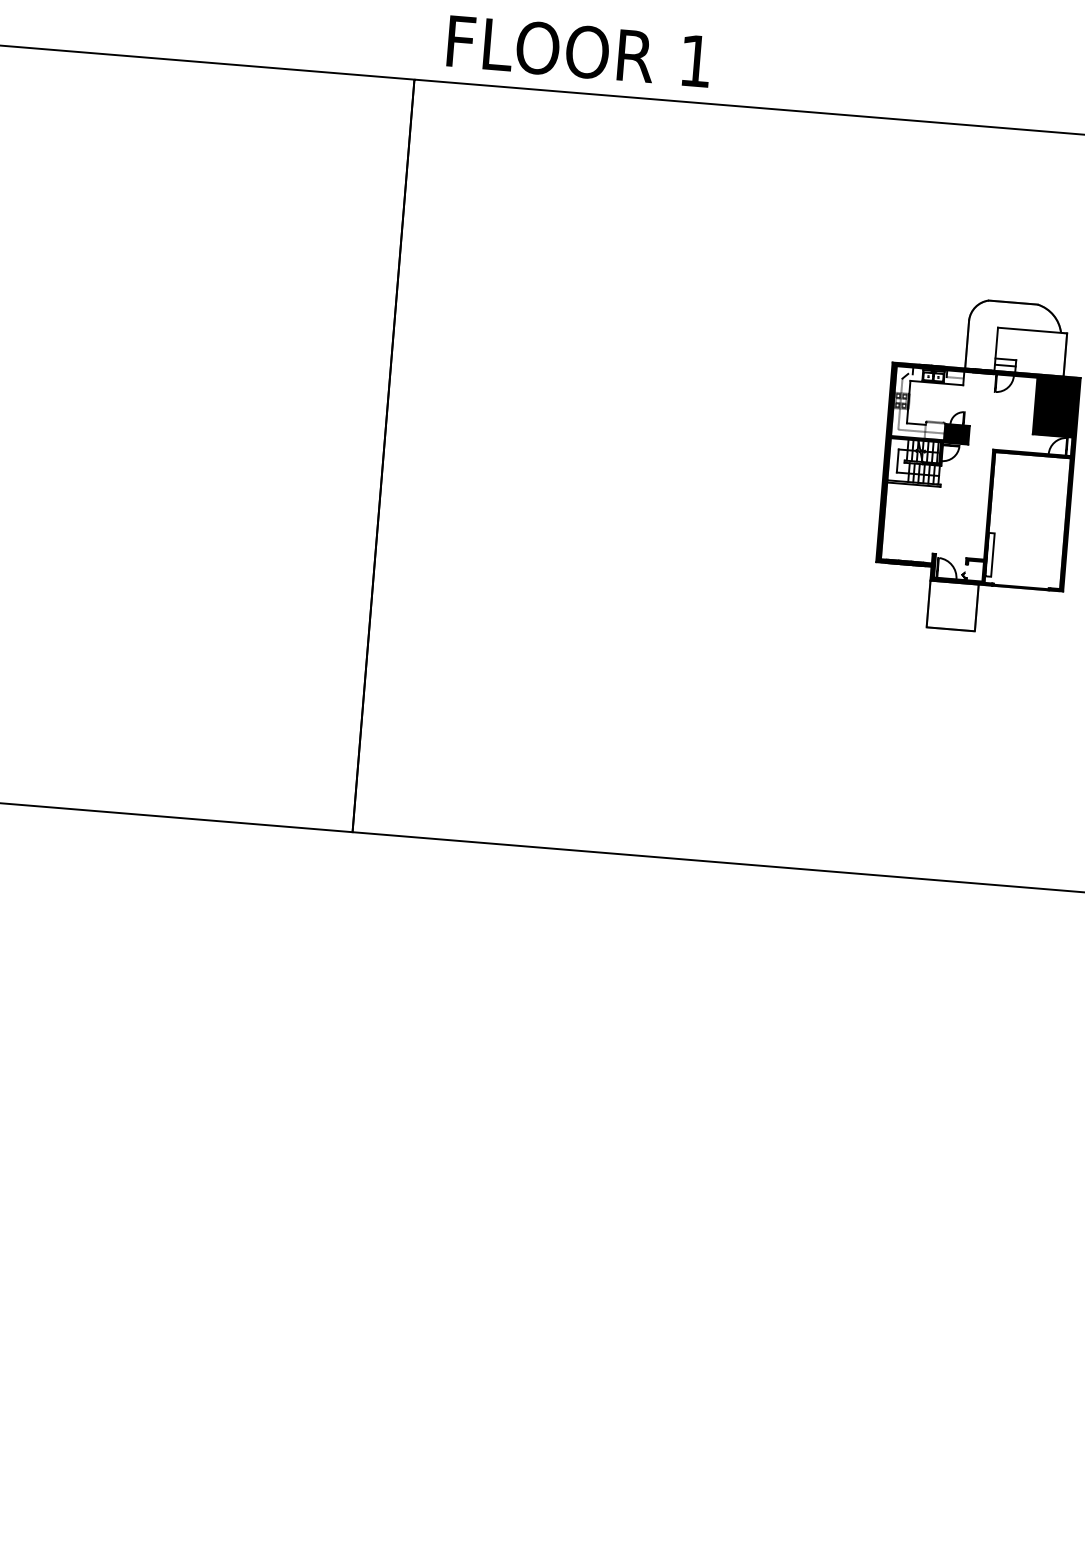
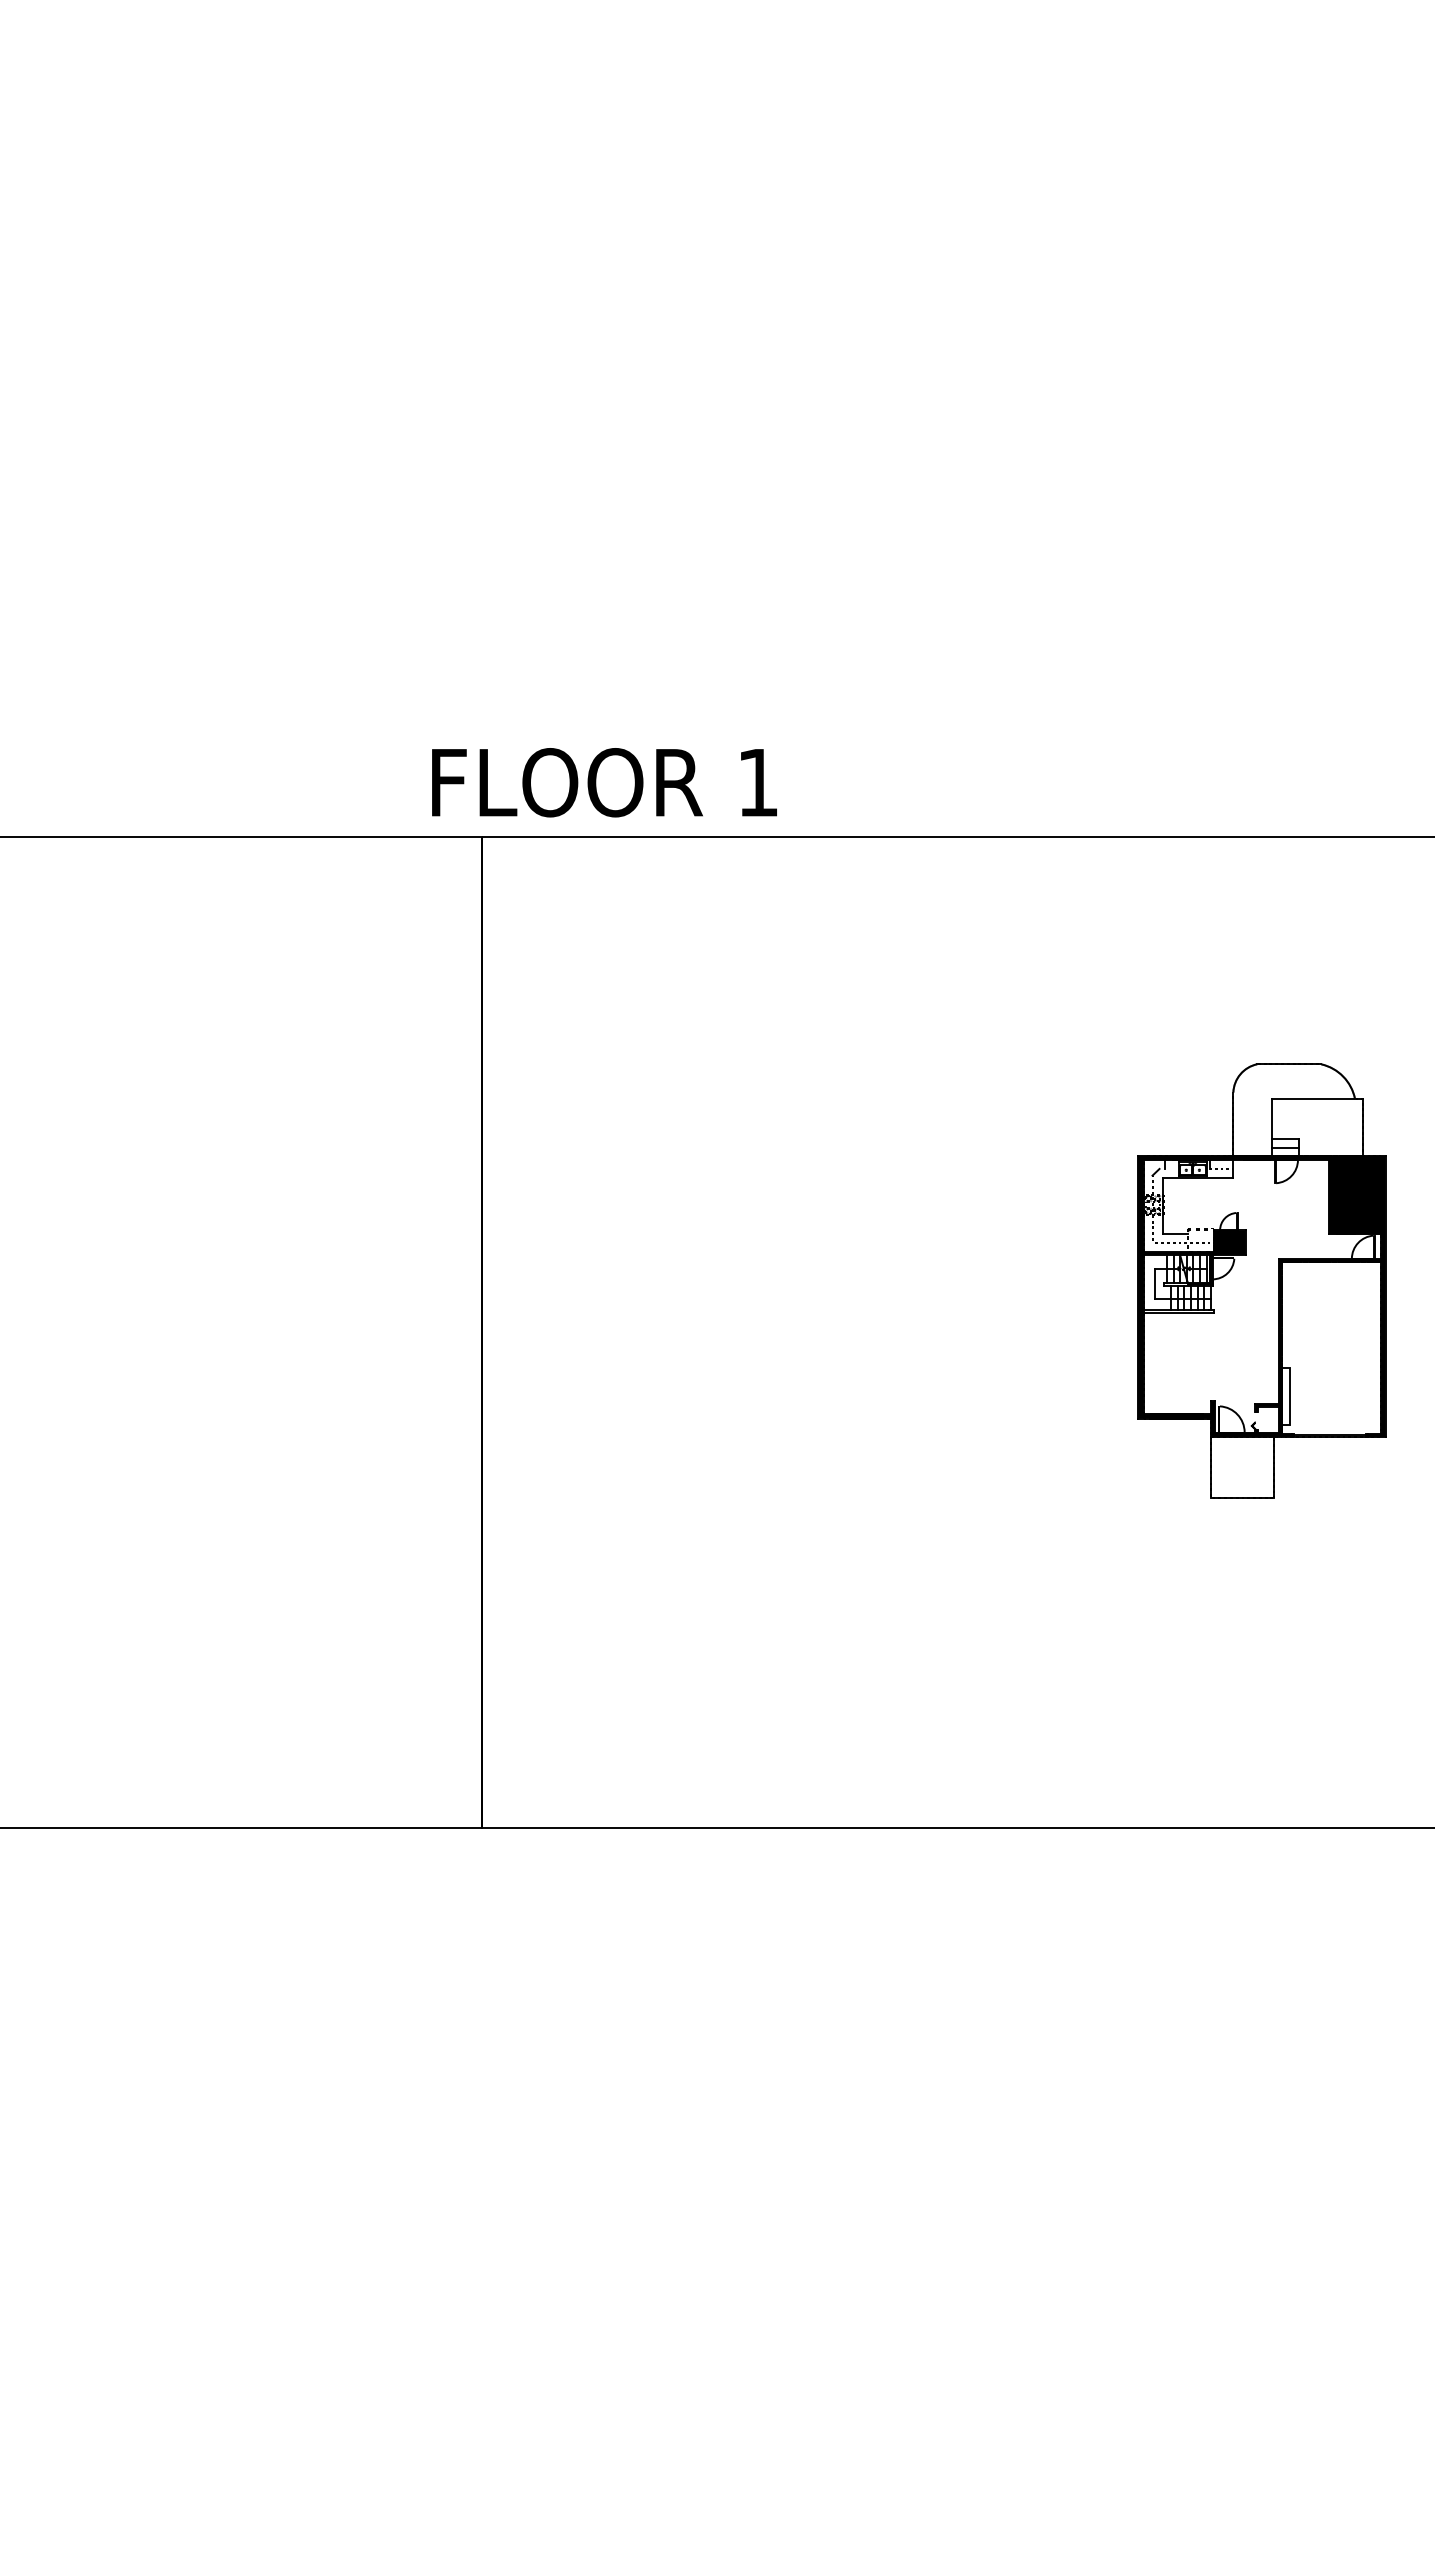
text: (579, 51) -> (604, 782), moved

